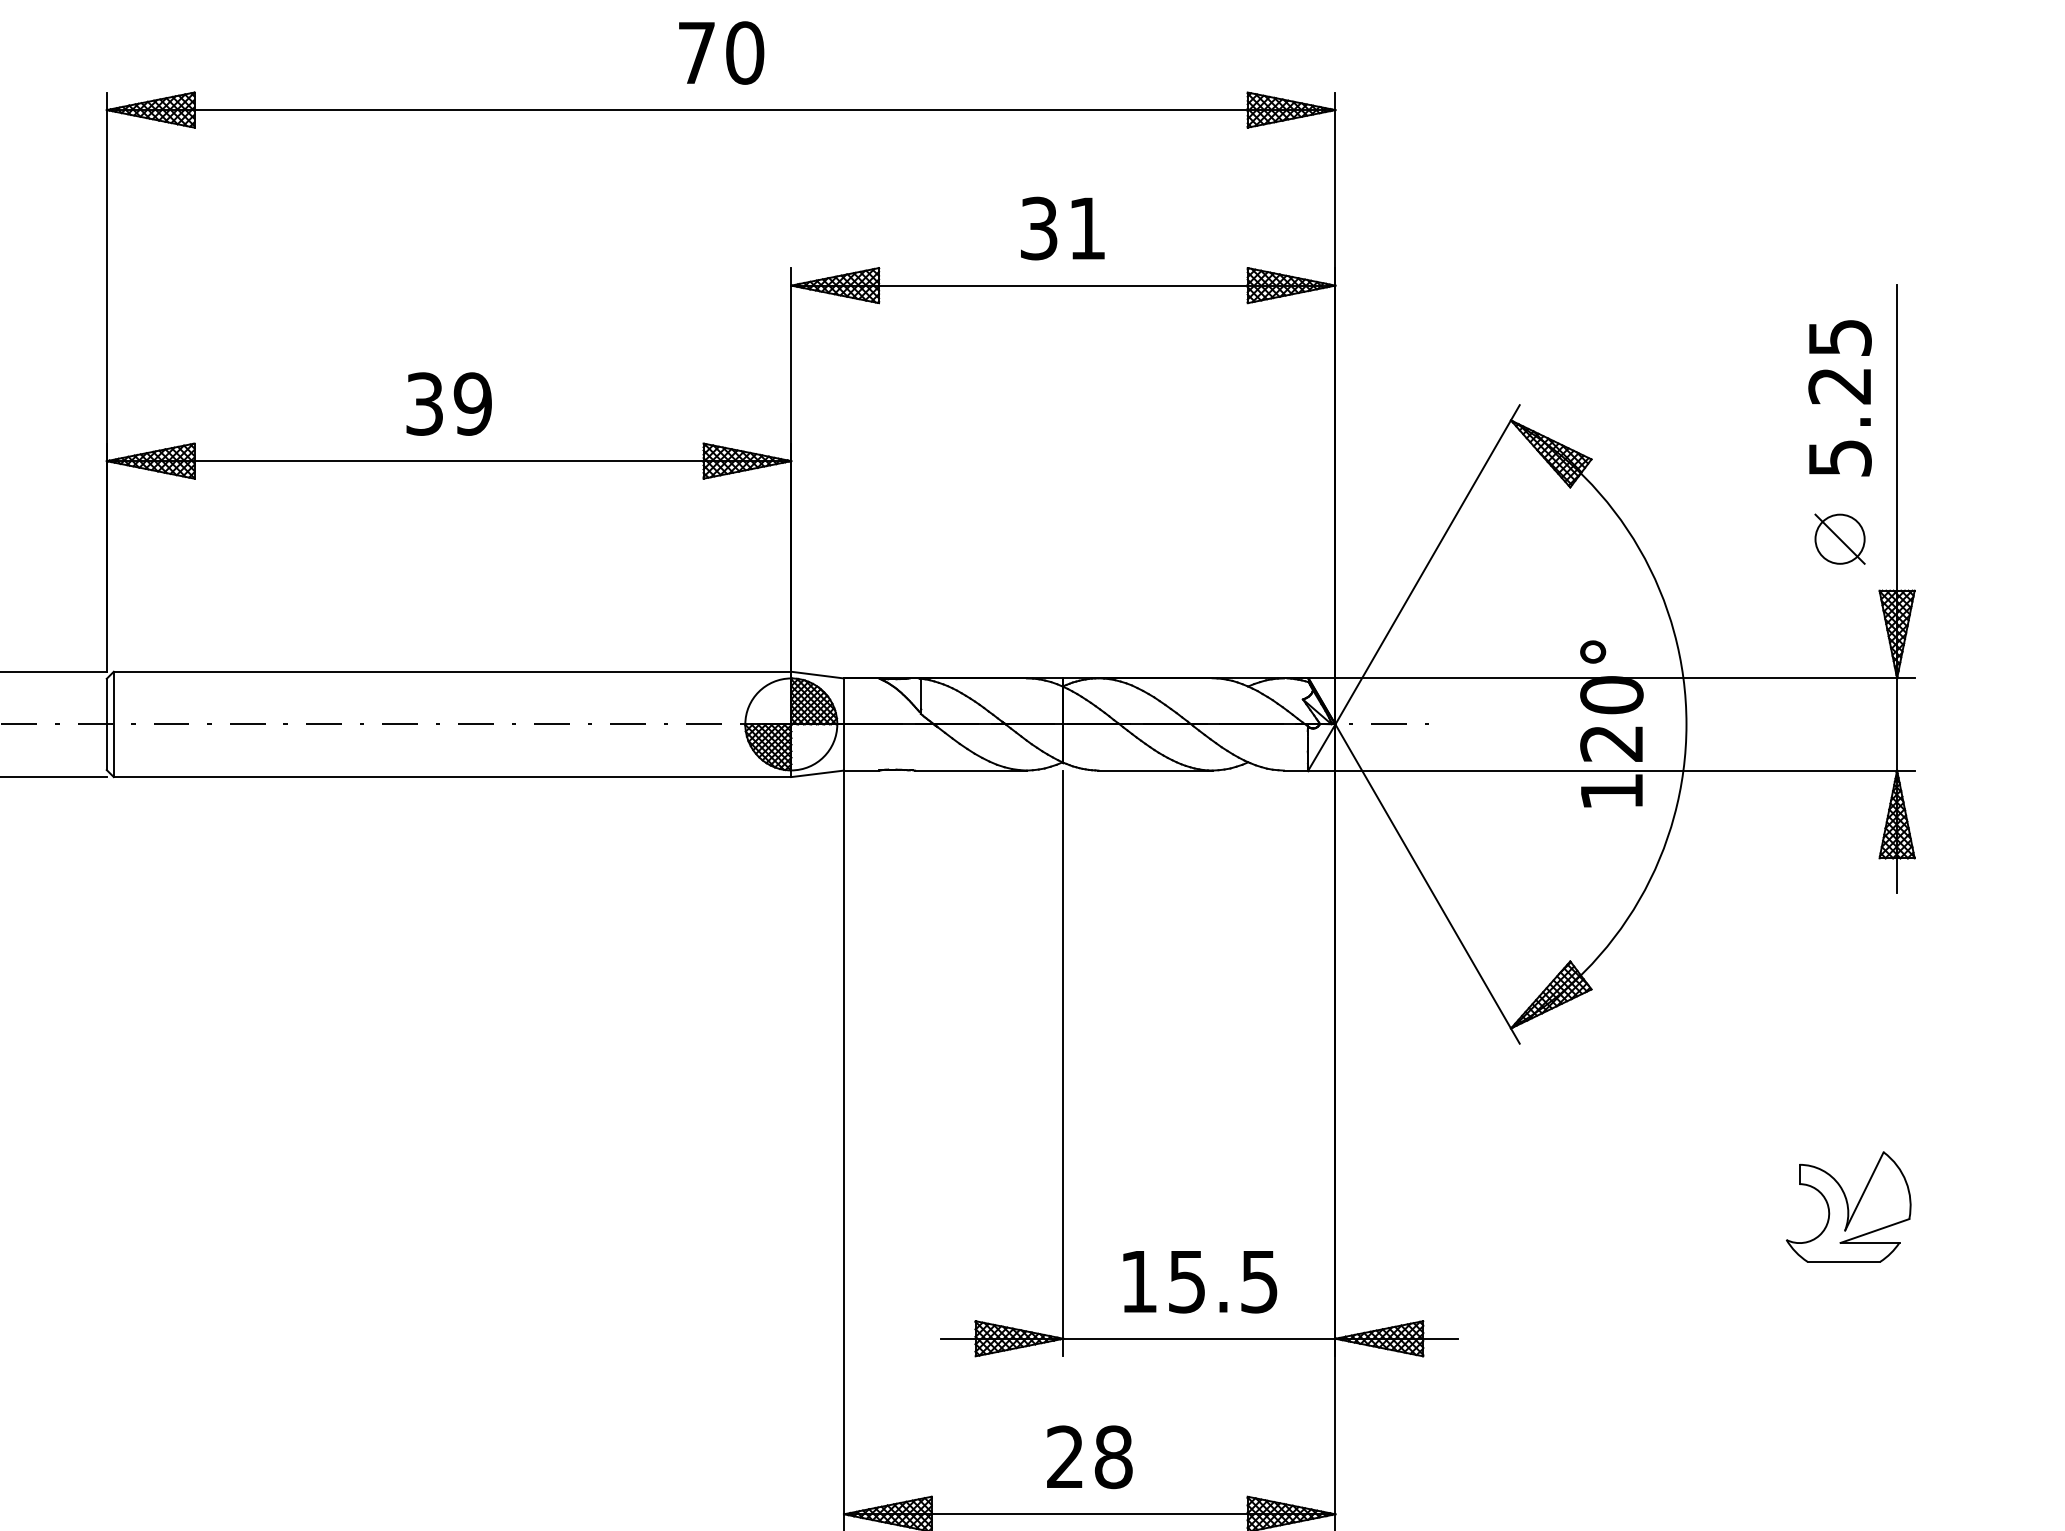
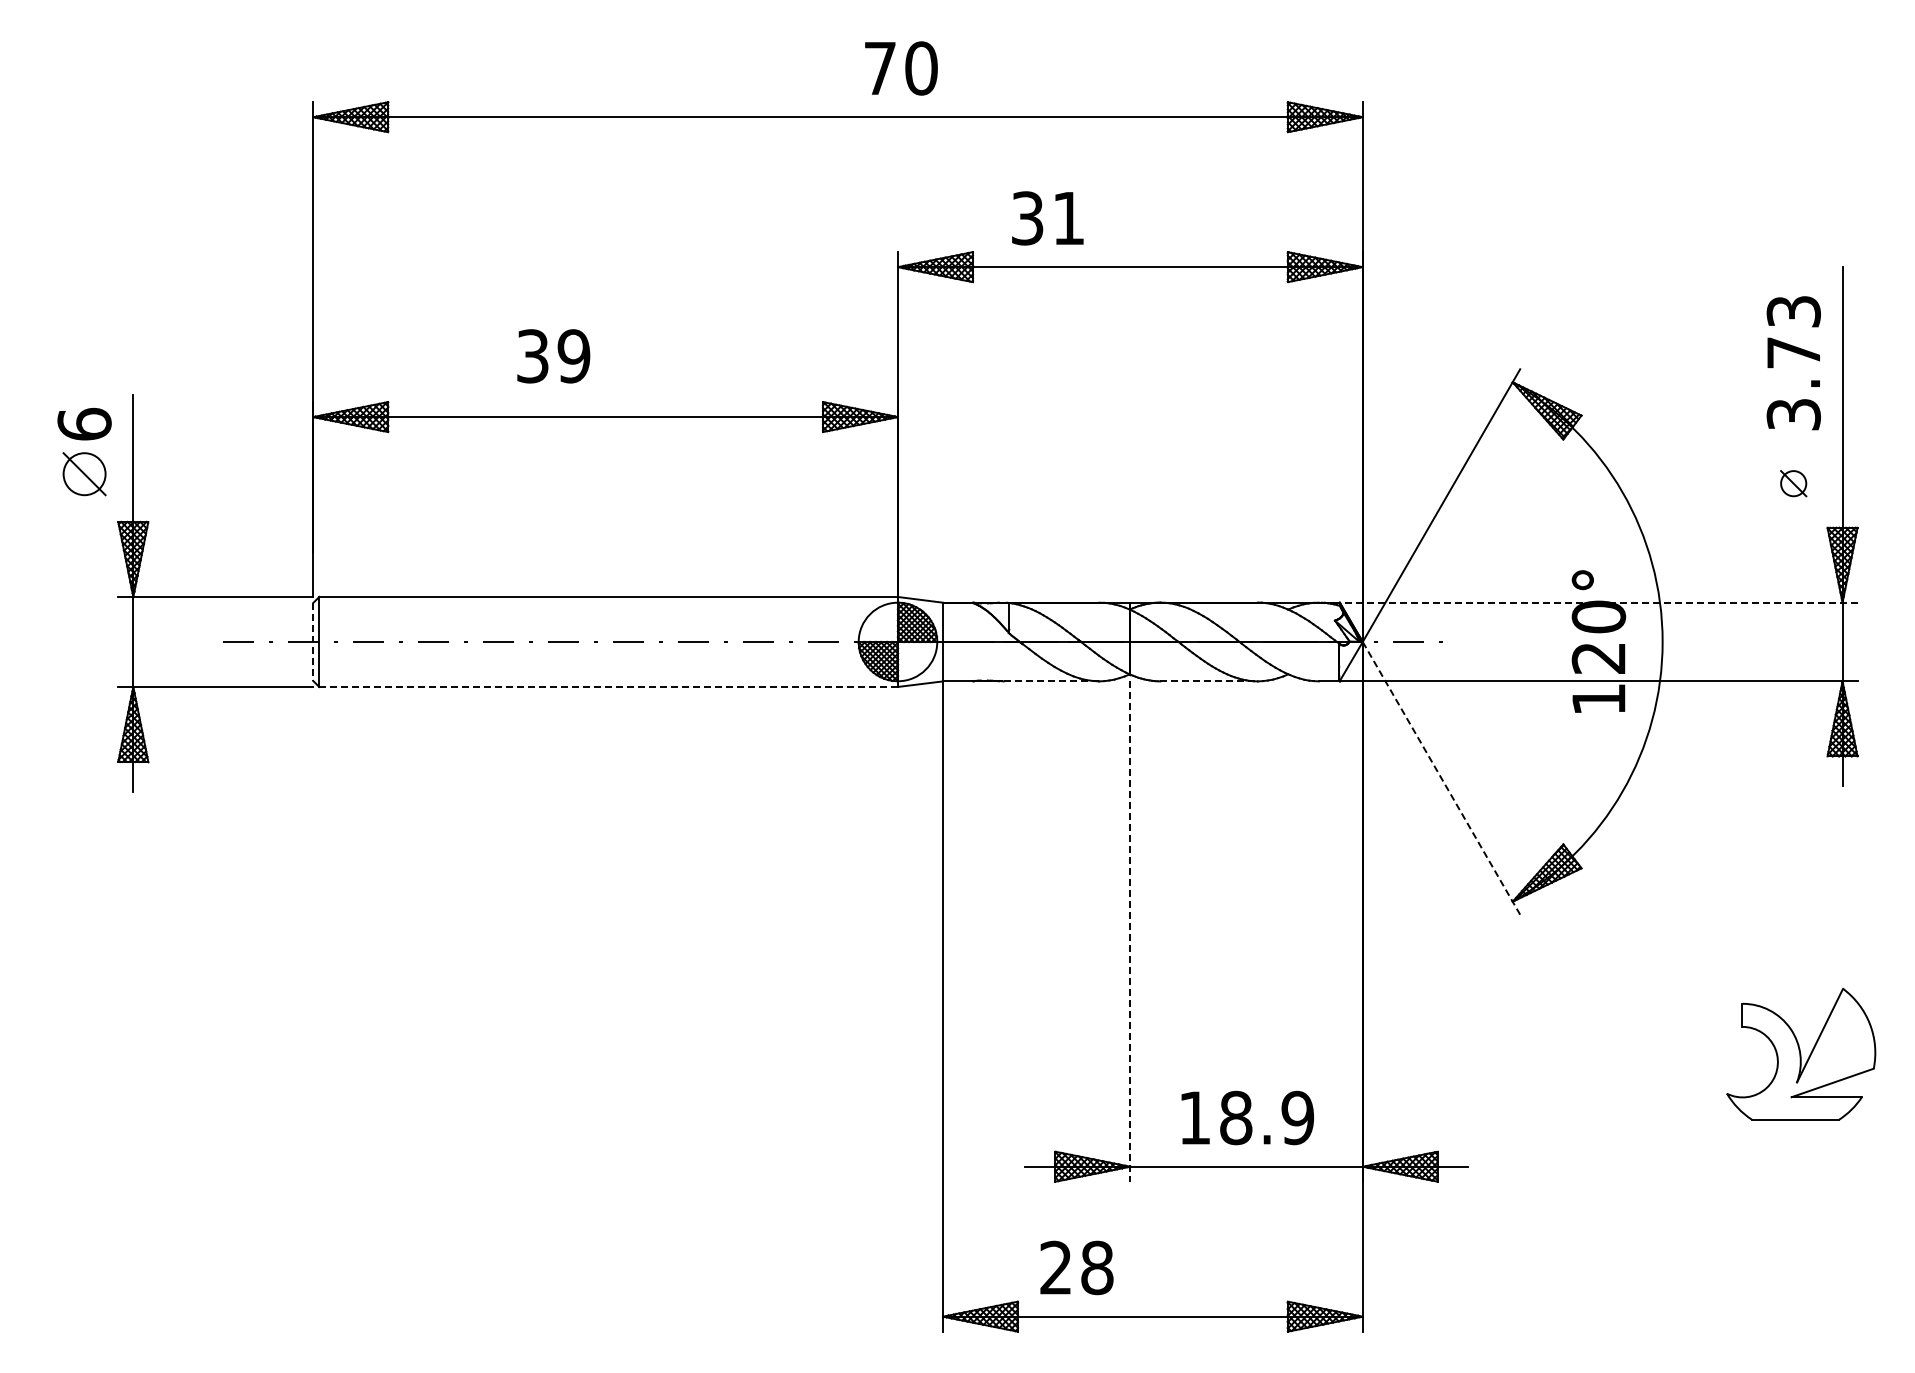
text: (721, 53) -> (901, 68), moved
text: (1062, 228) -> (1047, 218), moved
text: (1839, 397) -> (1793, 362), 5.25 -> 3.73
text: (448, 404) -> (553, 356), moved
part: (1839, 538) -> (1793, 483), size x0.6
line: (1611, 678) -> (1598, 602), solid -> dashed
line: (107, 723) -> (313, 641), solid -> dashed
line: (971, 770) -> (1051, 681), solid -> dashed
line: (1156, 770) -> (1209, 681), solid -> dashed
line: (453, 776) -> (609, 686), solid -> dashed
line: (1427, 884) -> (1441, 778), solid -> dashed
line: (1063, 1064) -> (1130, 932), solid -> dashed
part: (1847, 1206) -> (1800, 1053), size x1.4
text: (1223, 1281) -> (1267, 1117), 15.5 -> 18.9
text: (1089, 1456) -> (1076, 1267), moved

